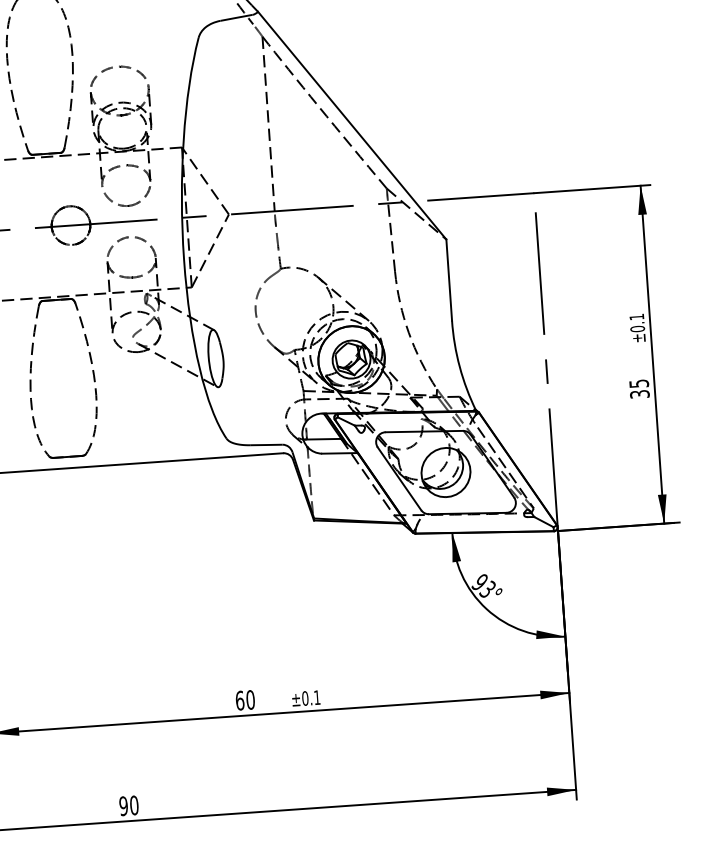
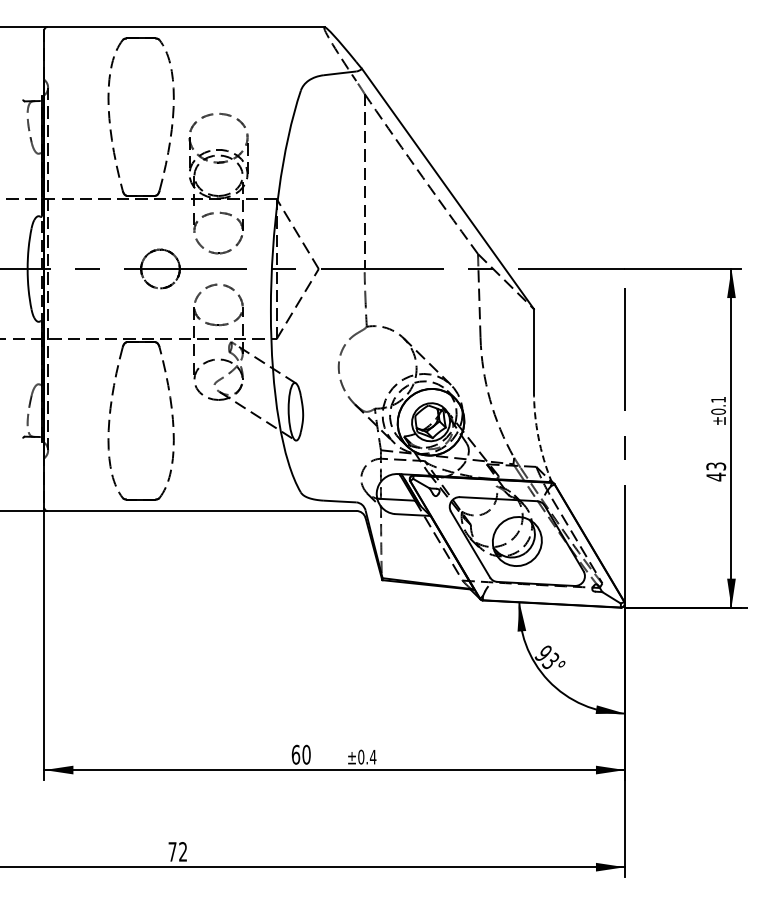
arc: (459, 367) -> (538, 437), solid -> dashed
text: (639, 388) -> (716, 471), 35 -> 43
text: (316, 698) -> (372, 757), ±0.1 -> ±0.4
text: (128, 805) -> (177, 851), 90 -> 72

